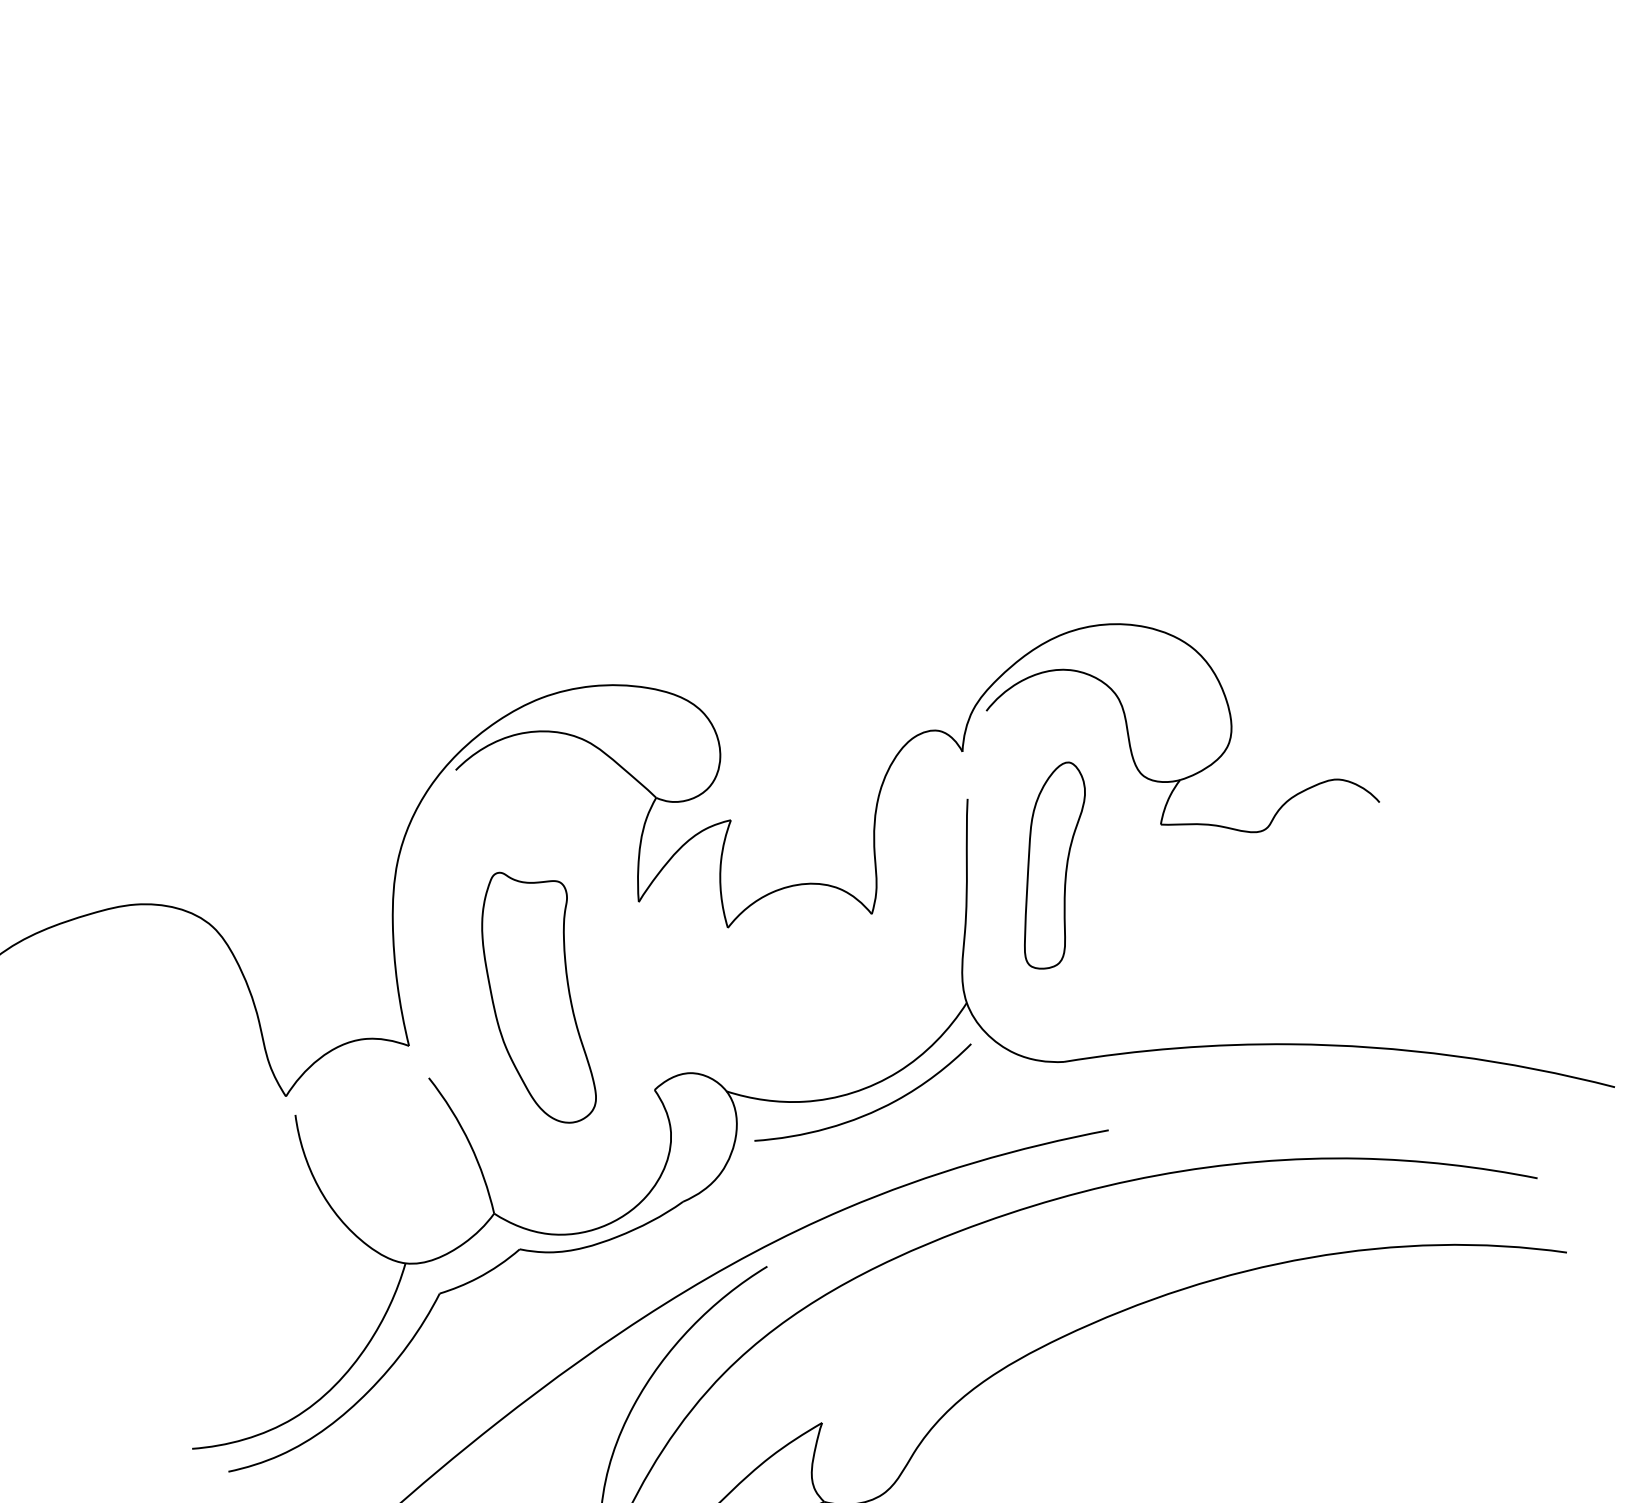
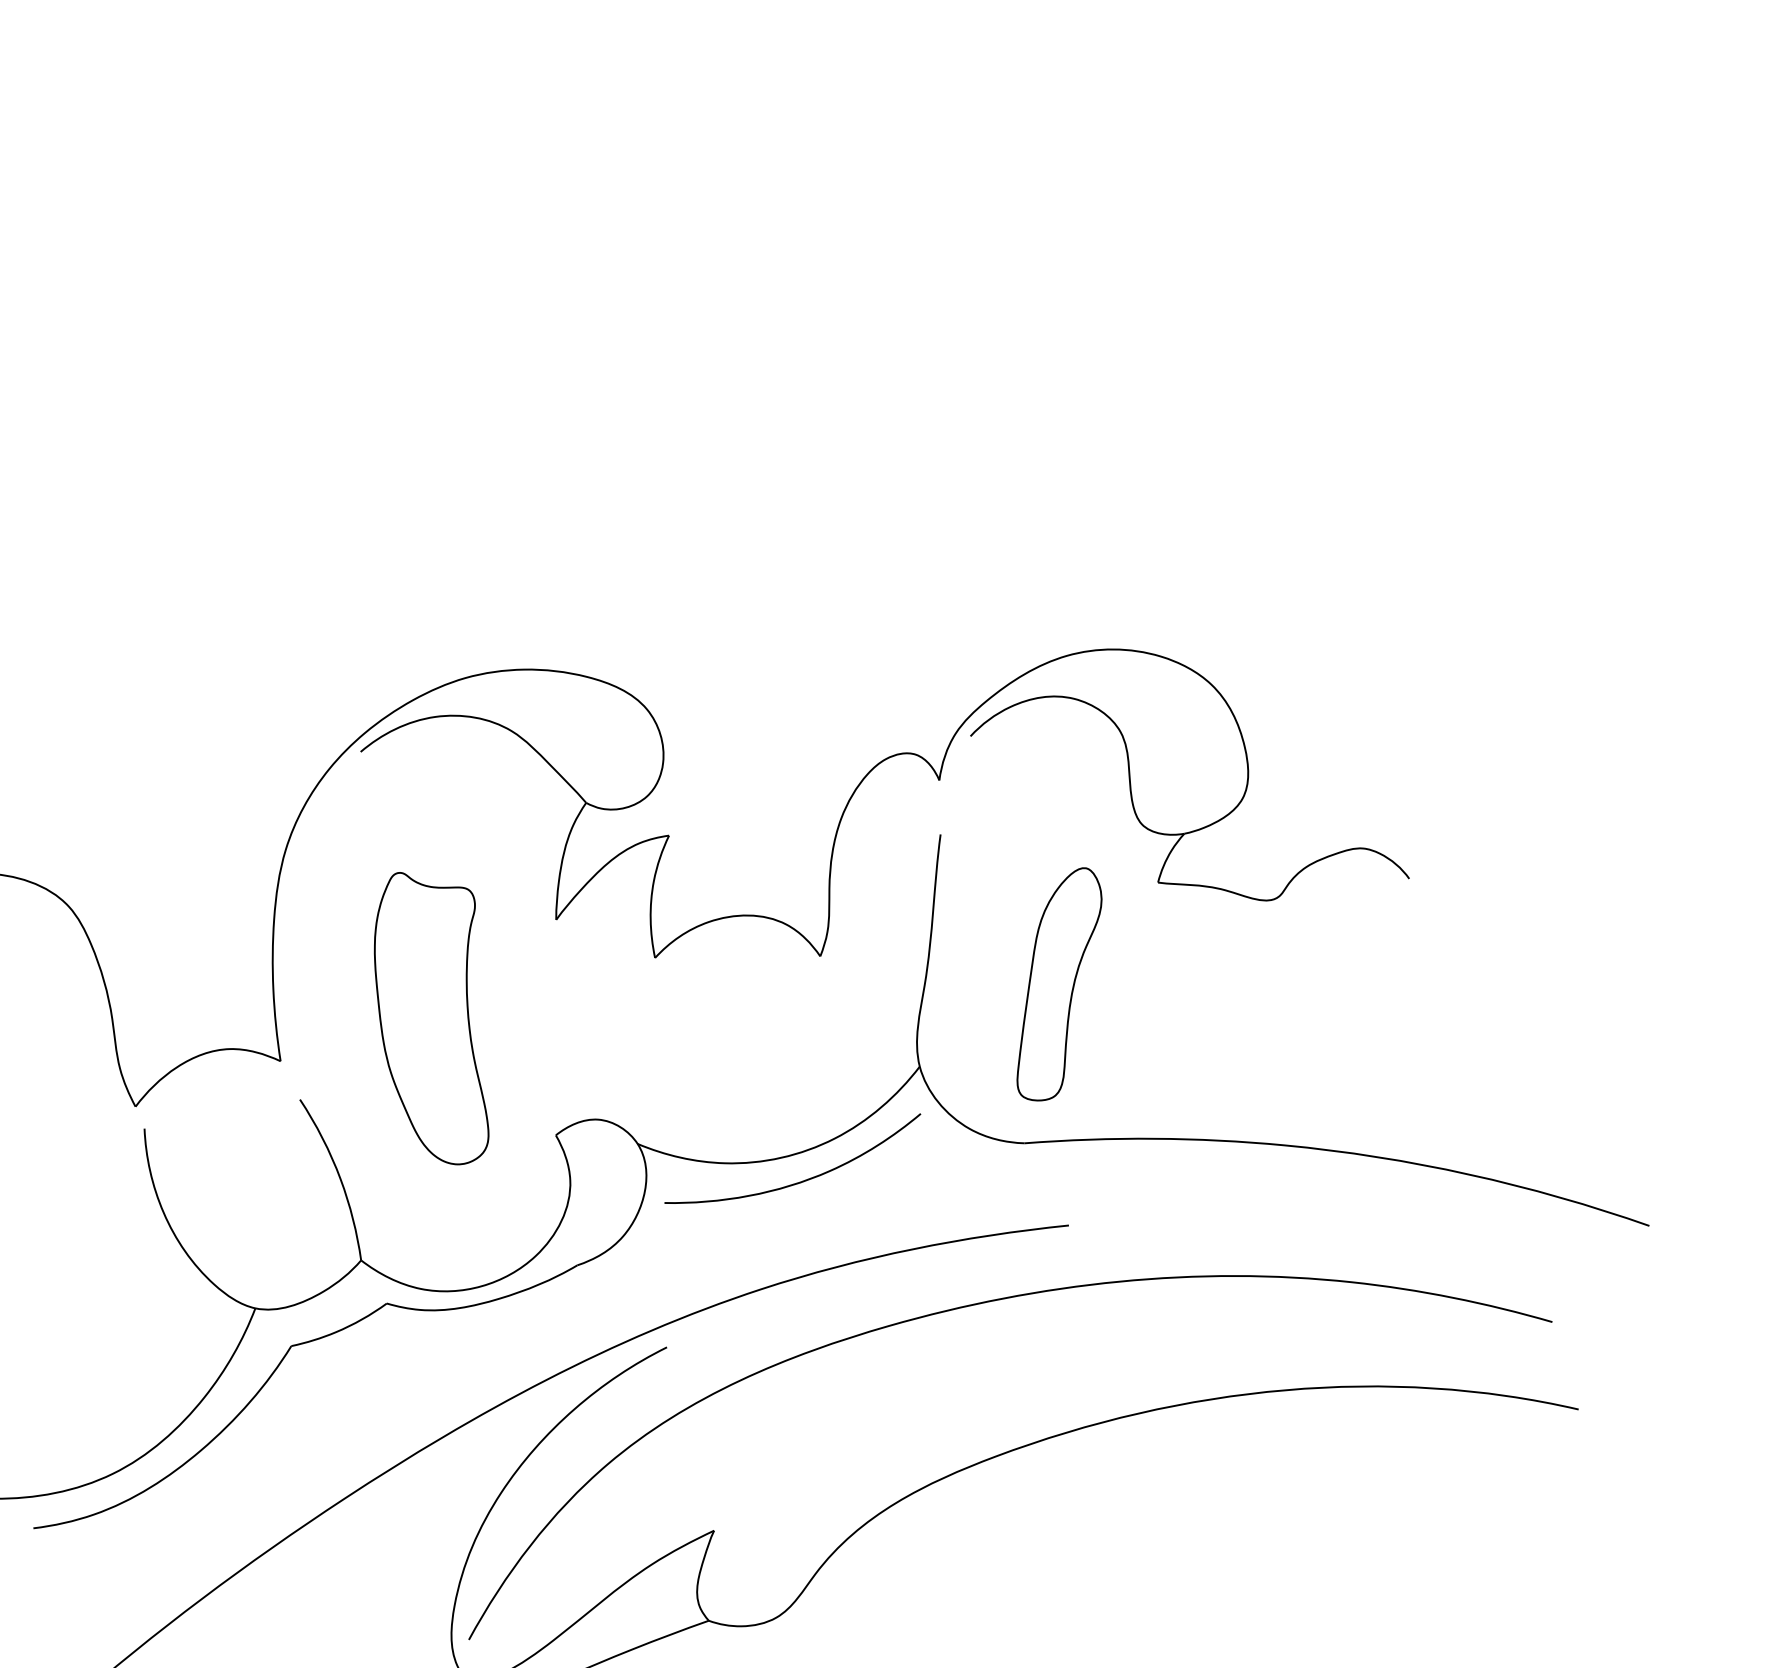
part: (1054, 865) -> (1059, 984), moved

